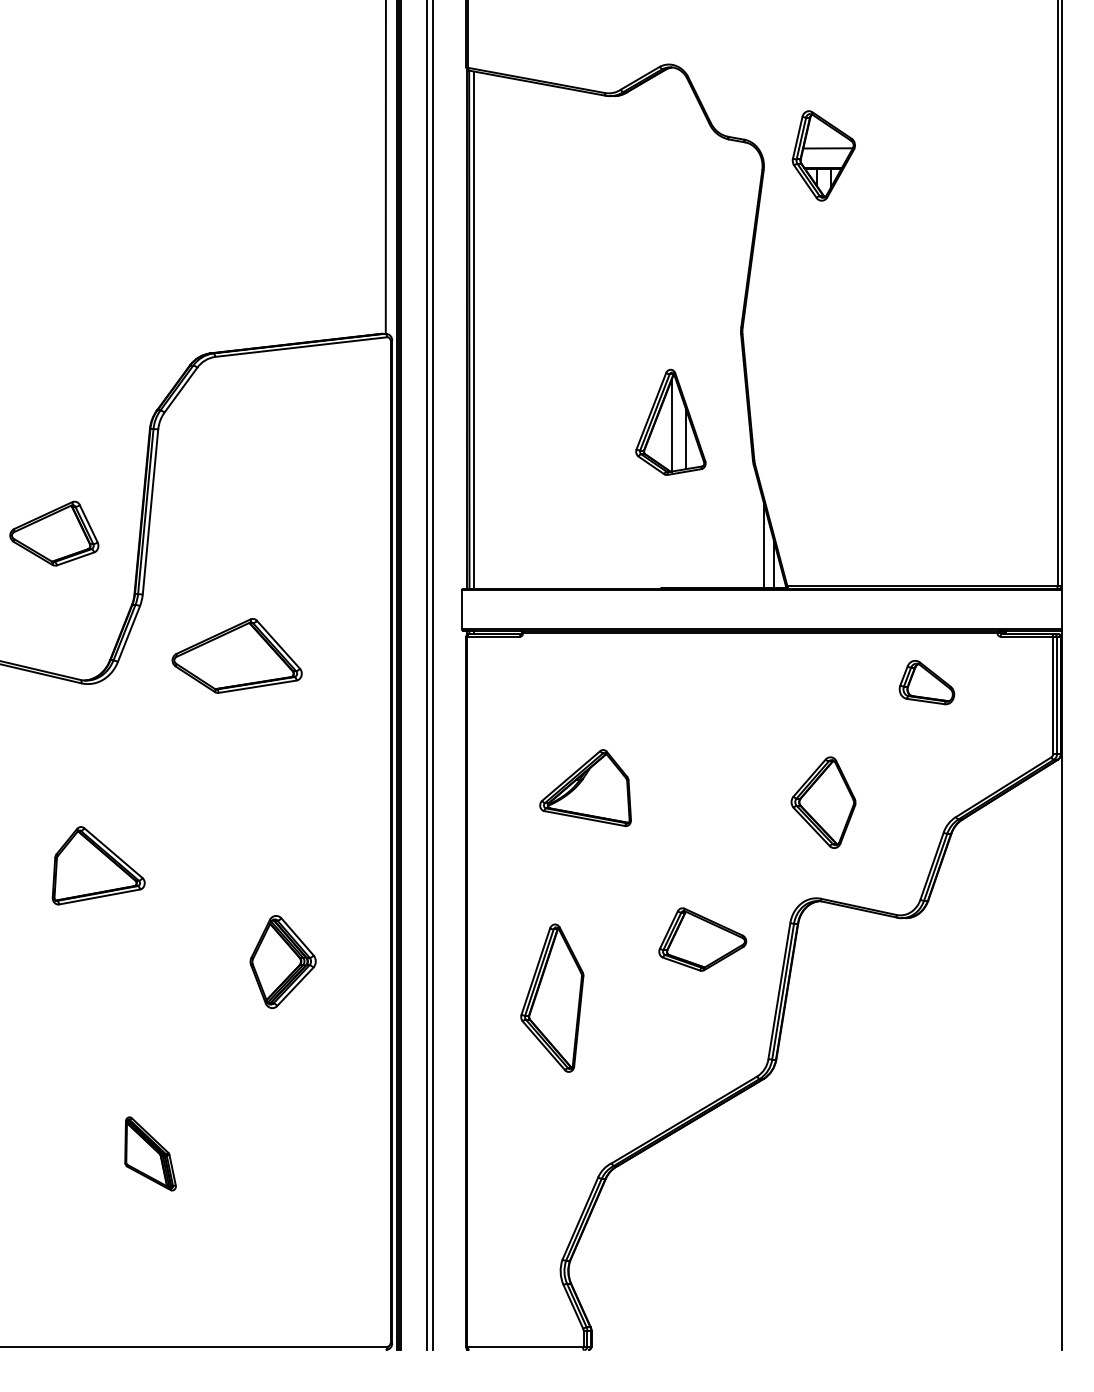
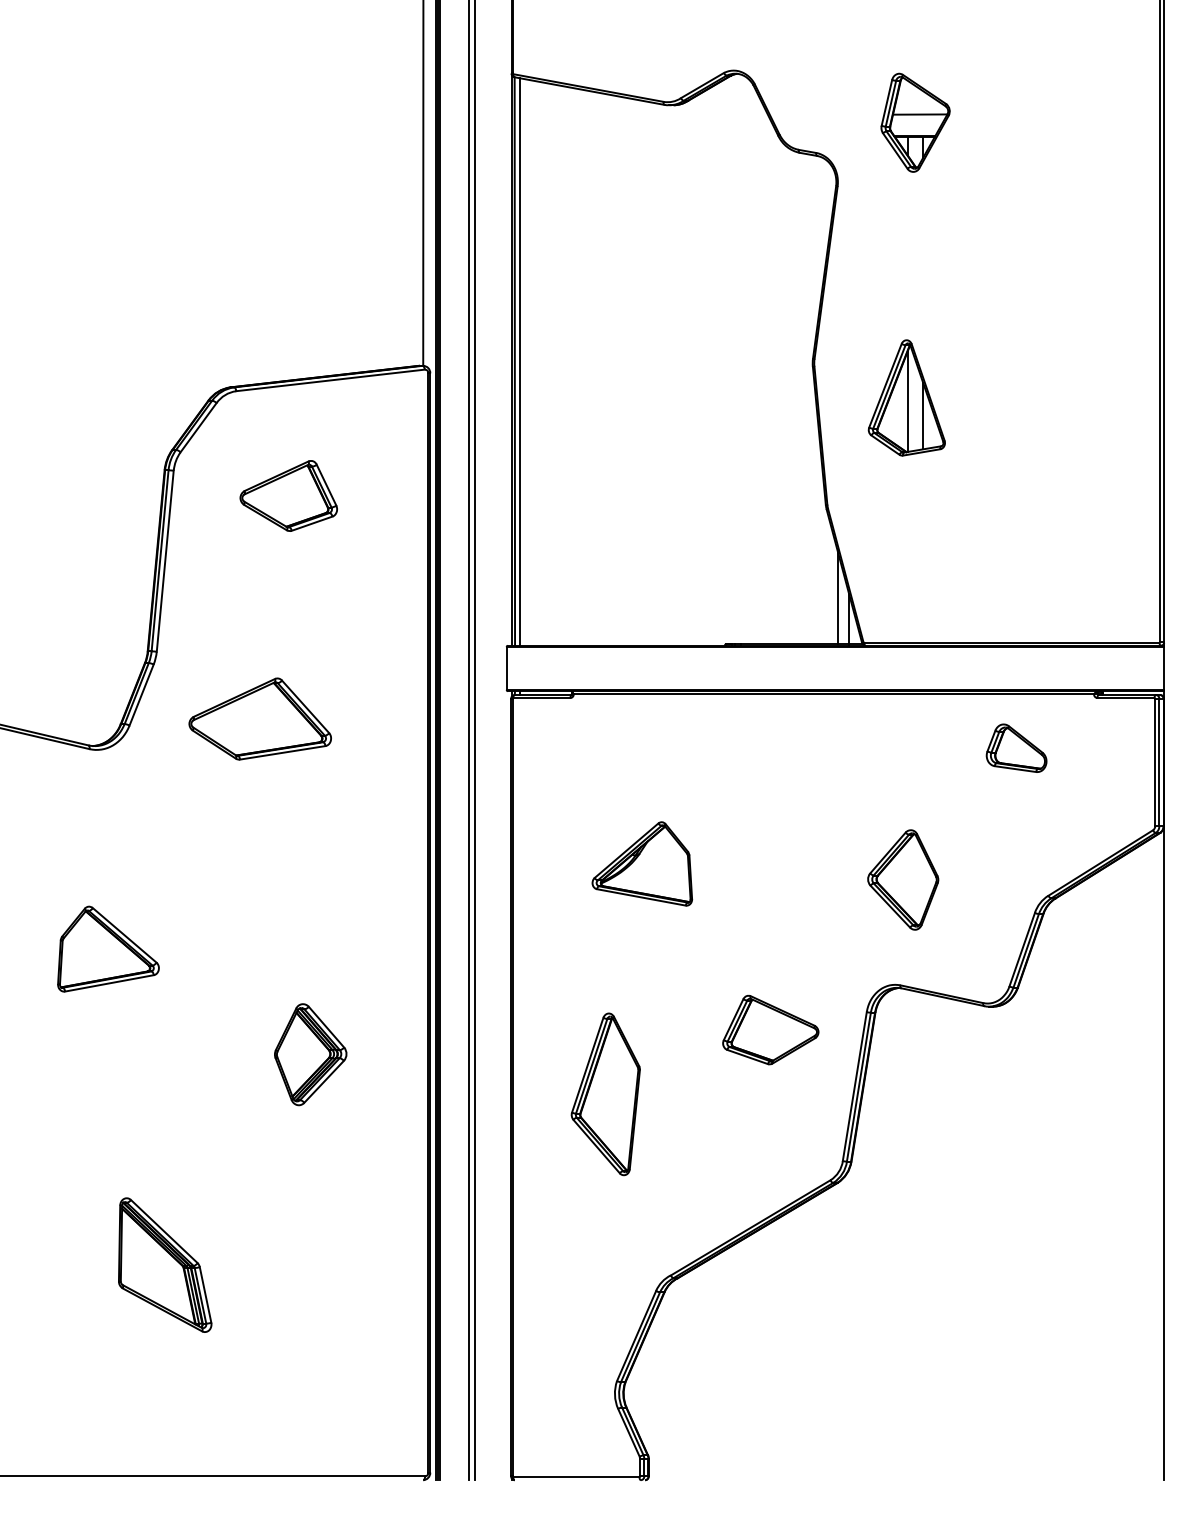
part: (823, 155) -> (915, 122), moved
part: (670, 421) -> (906, 397), moved
part: (54, 533) -> (288, 495), moved
part: (150, 1153) -> (165, 1264), size x1.67

